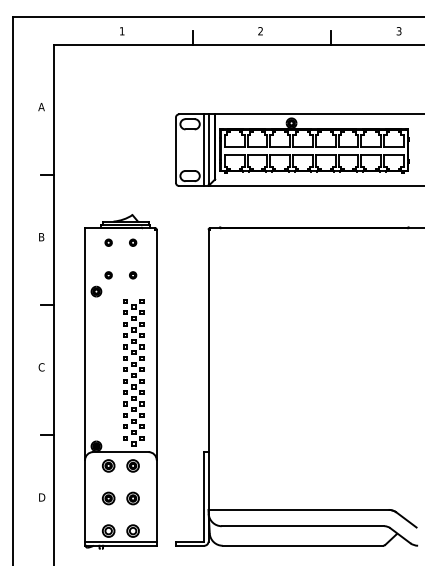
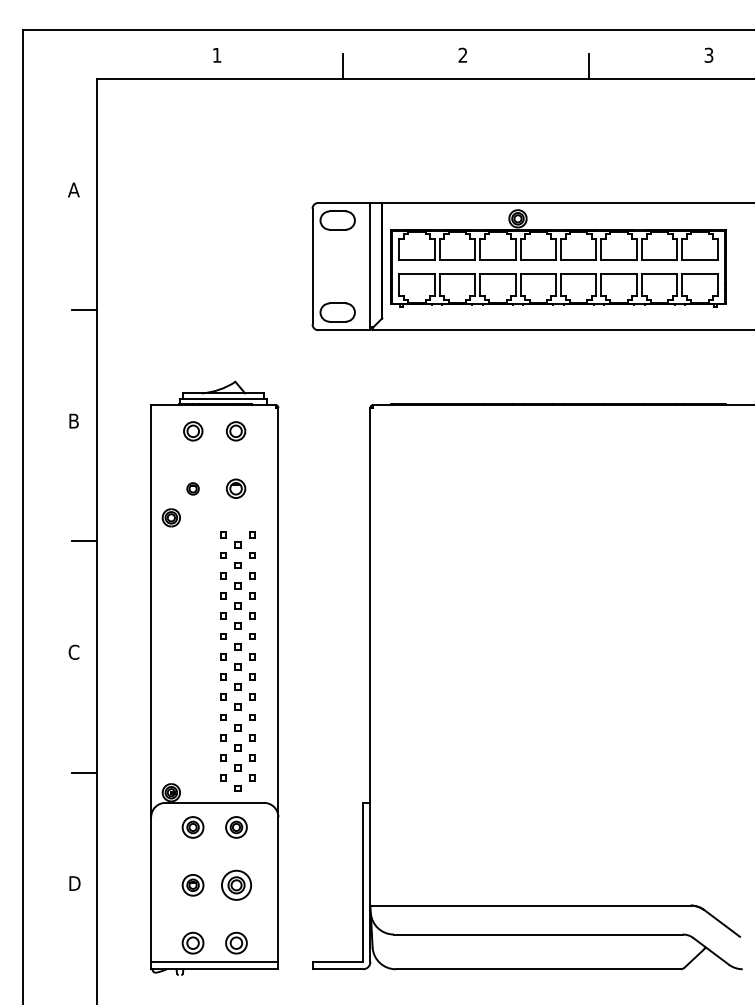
line: (204, 150) -> (363, 267), removed
part: (108, 242) -> (192, 430), size x1.6
part: (133, 242) -> (237, 430), size x1.6
part: (133, 275) -> (237, 489), size x1.6
part: (132, 498) -> (235, 885), size x1.4

